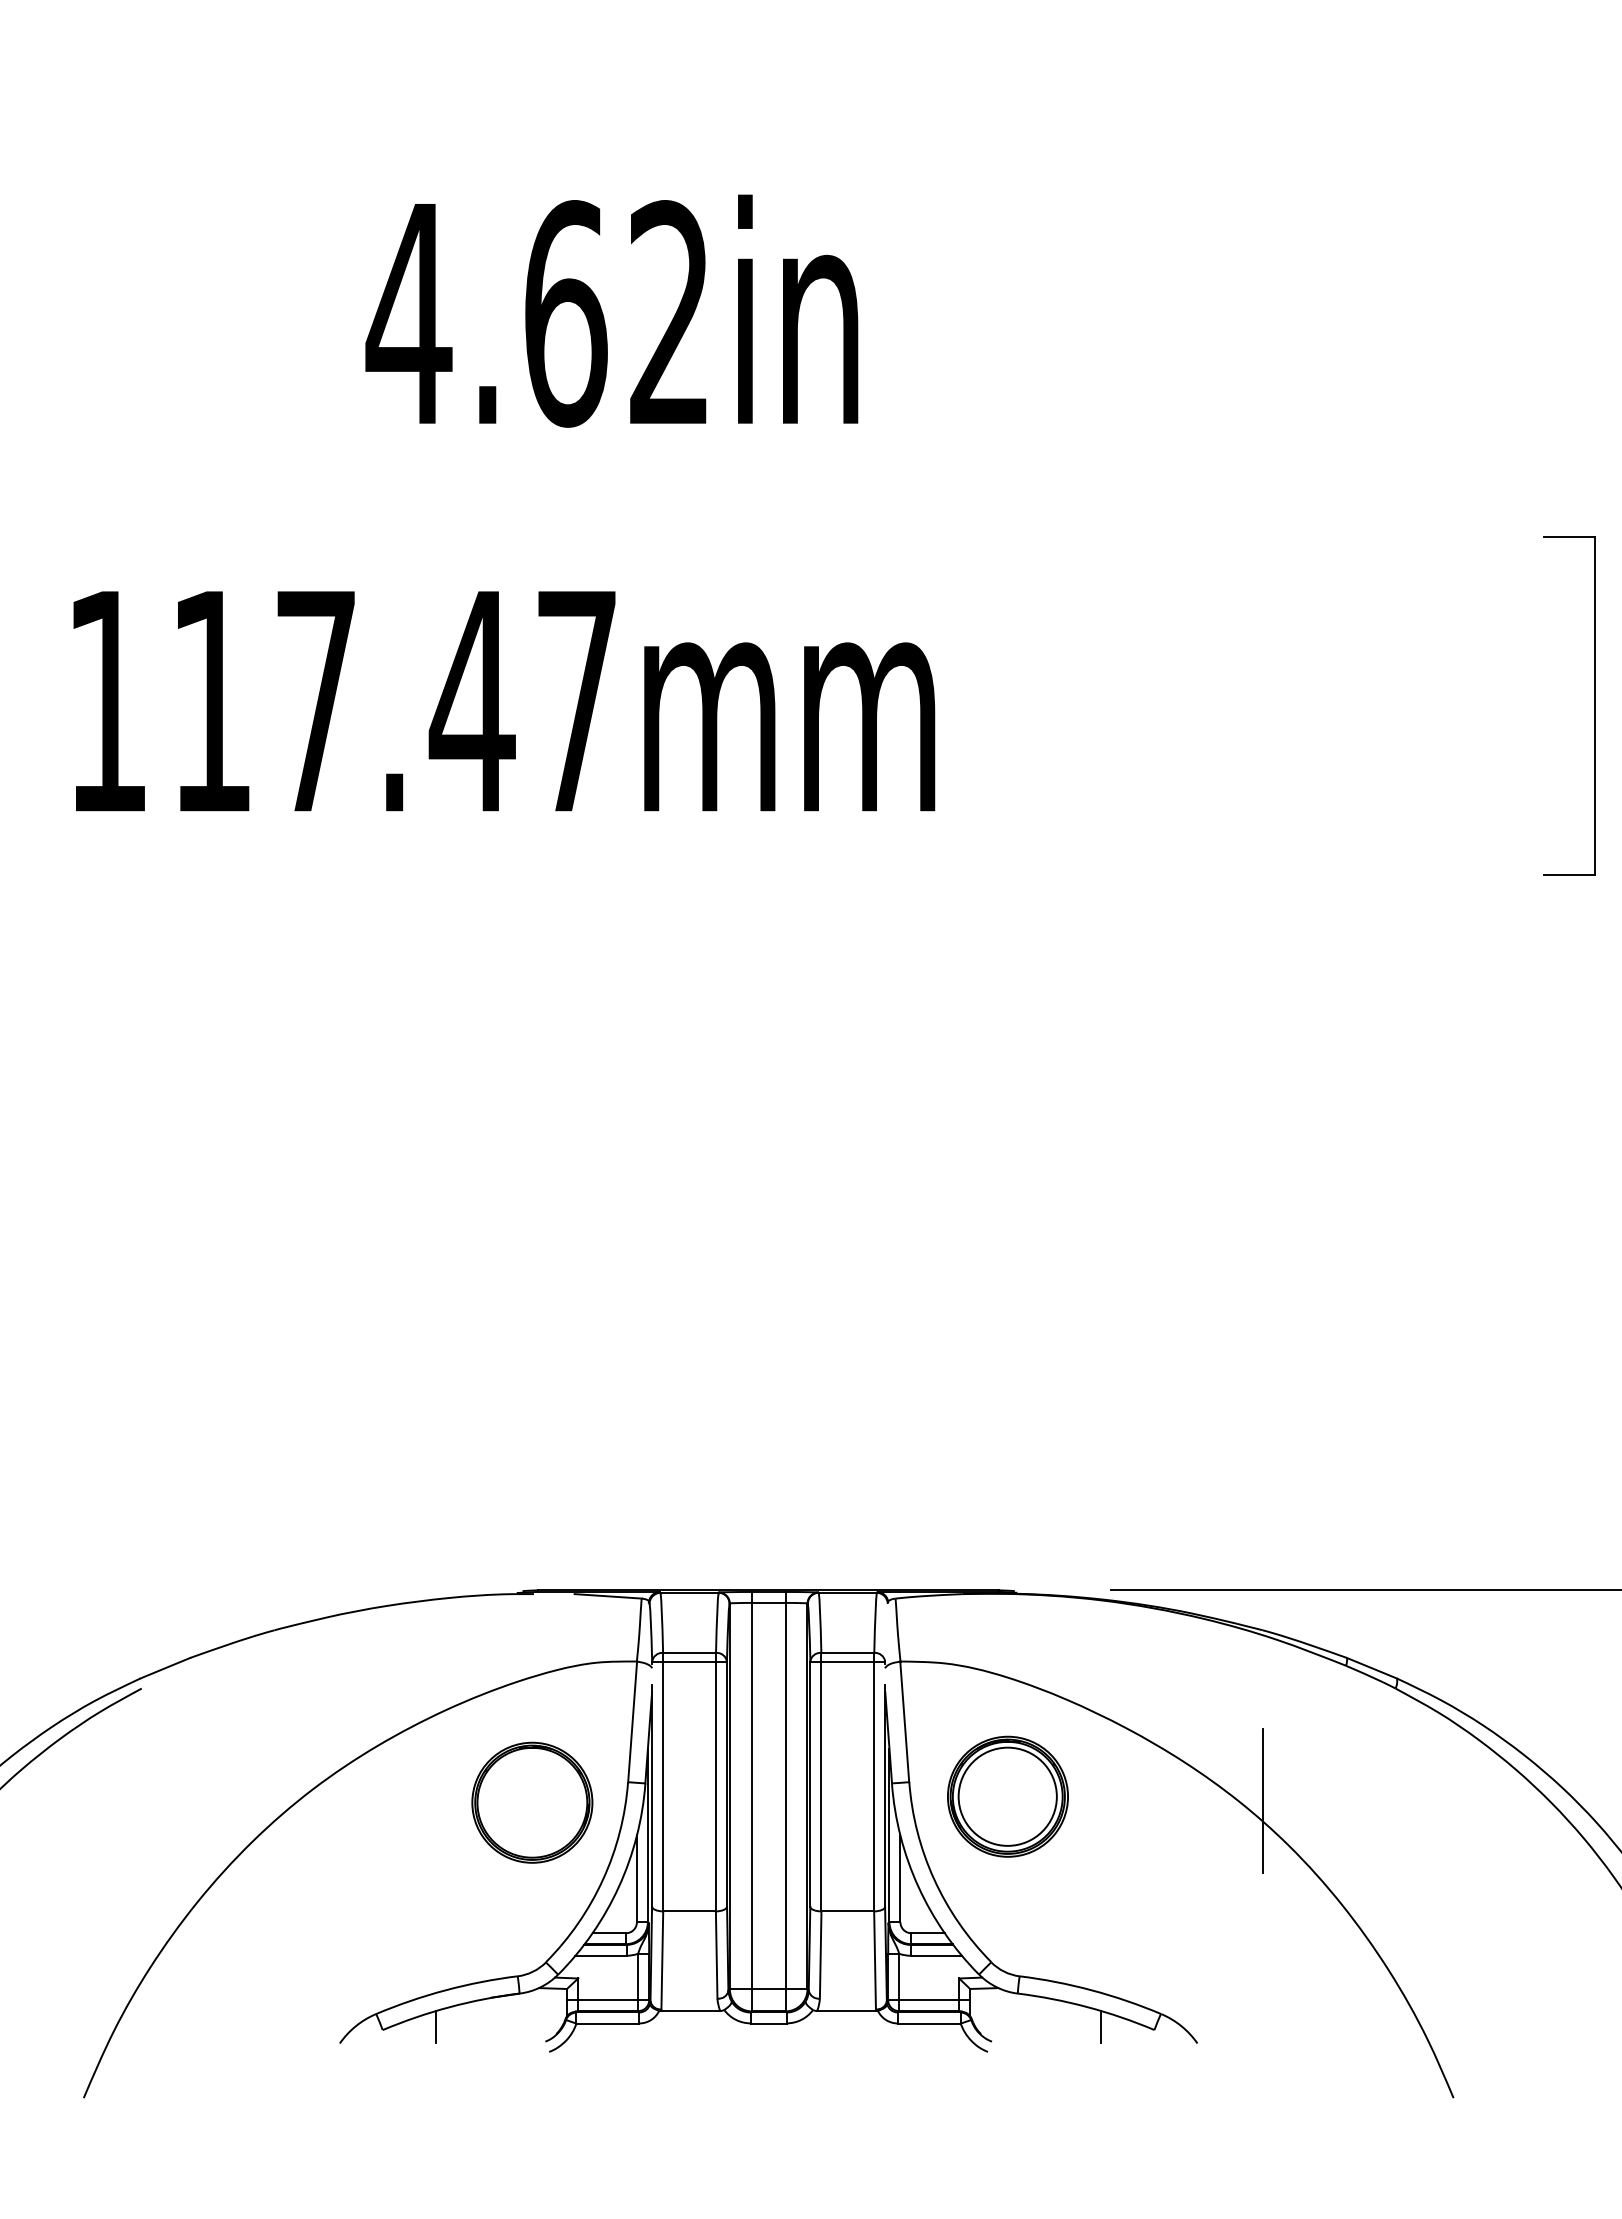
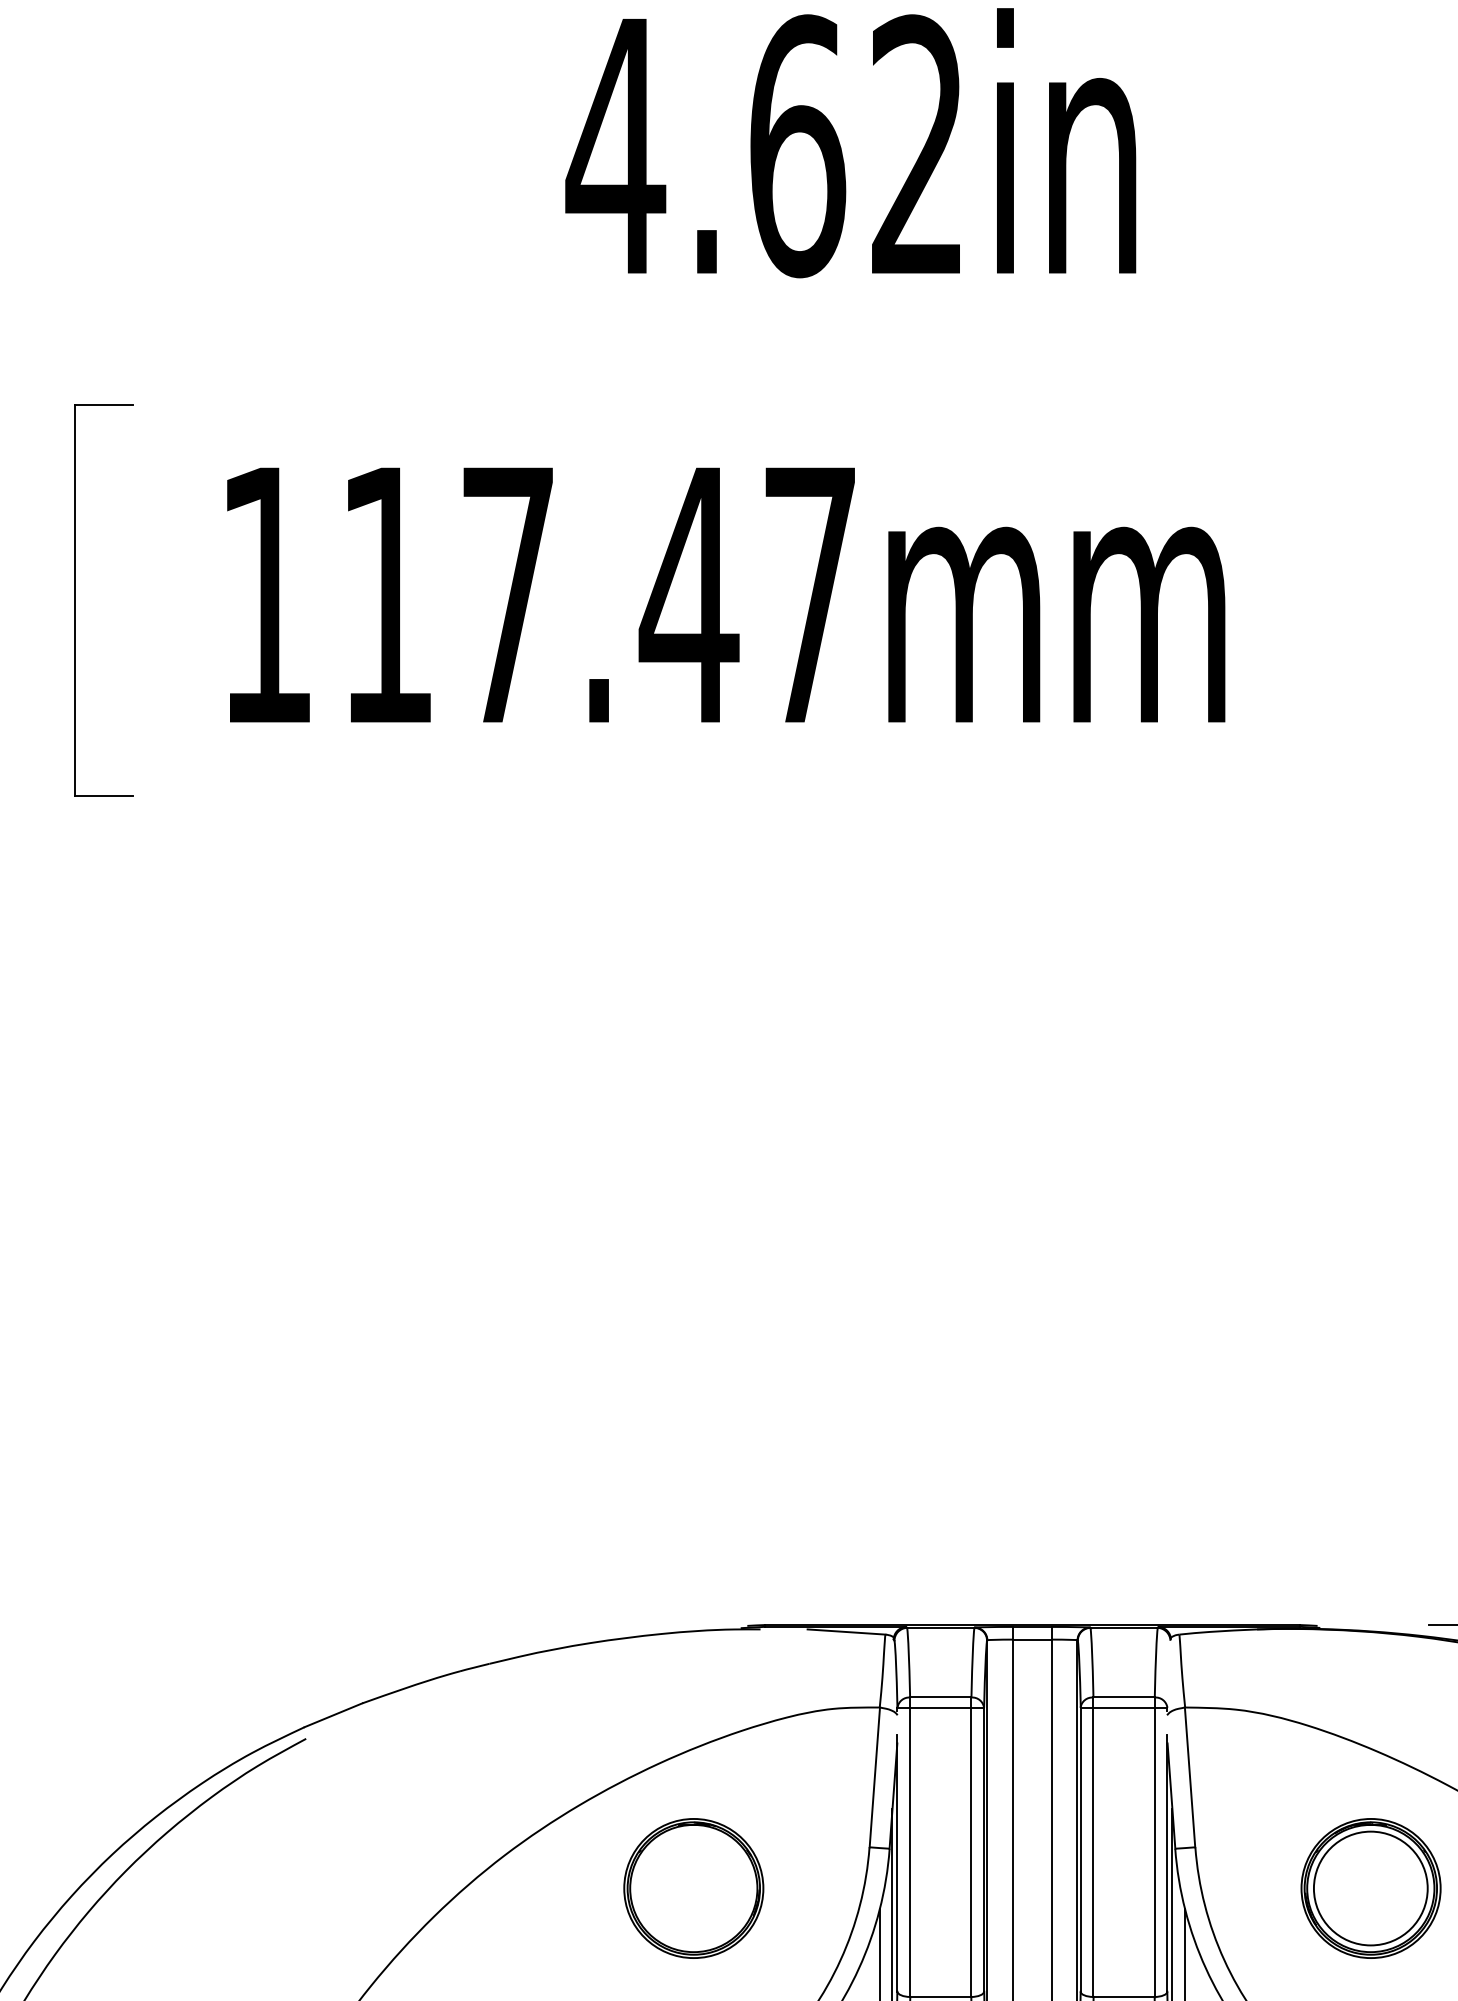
part: (1007, 1796) -> (1370, 1888), moved
part: (532, 1802) -> (693, 1888), moved

